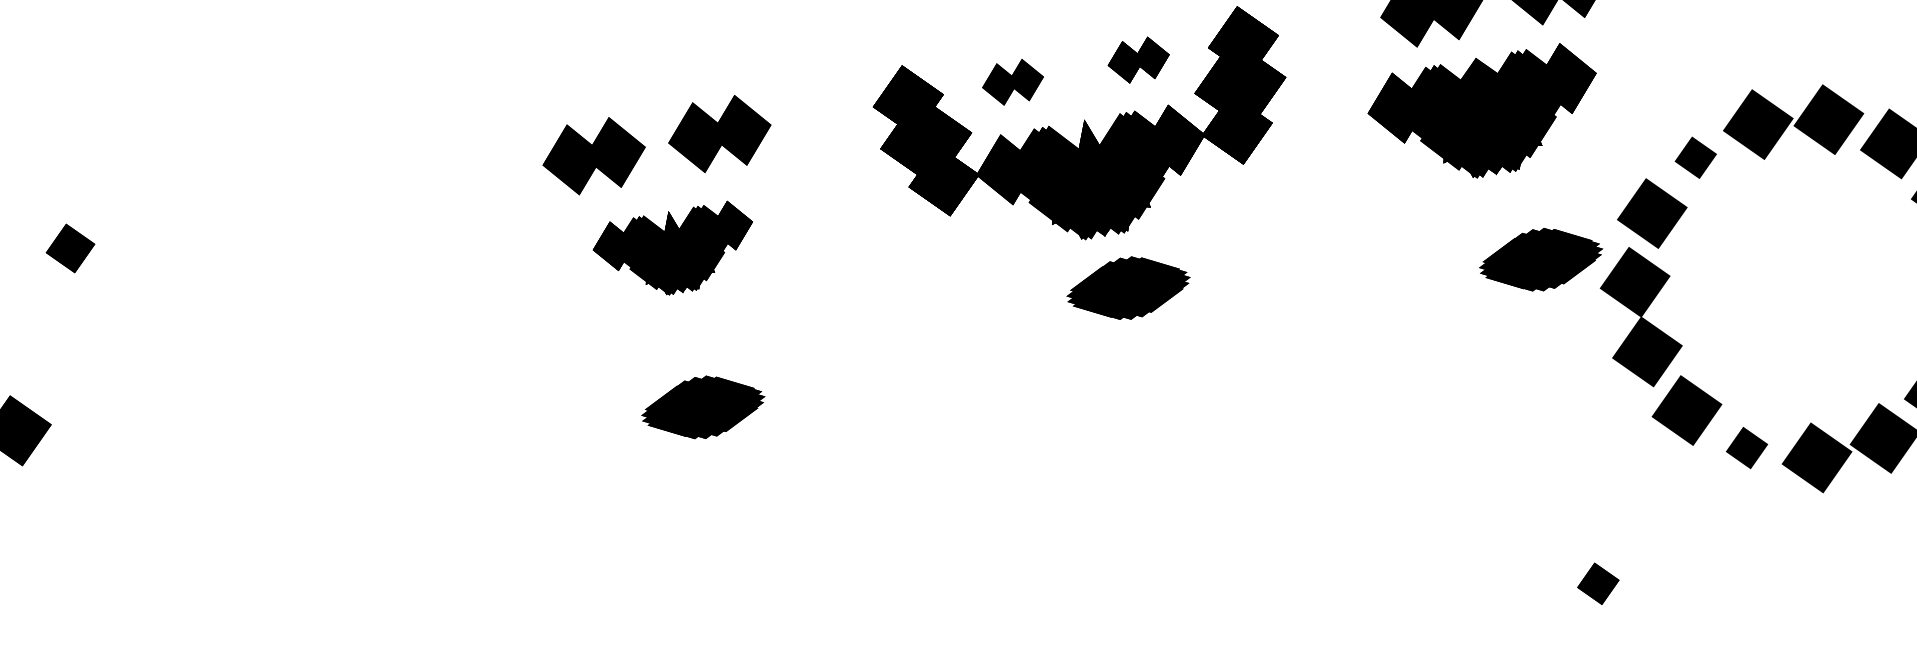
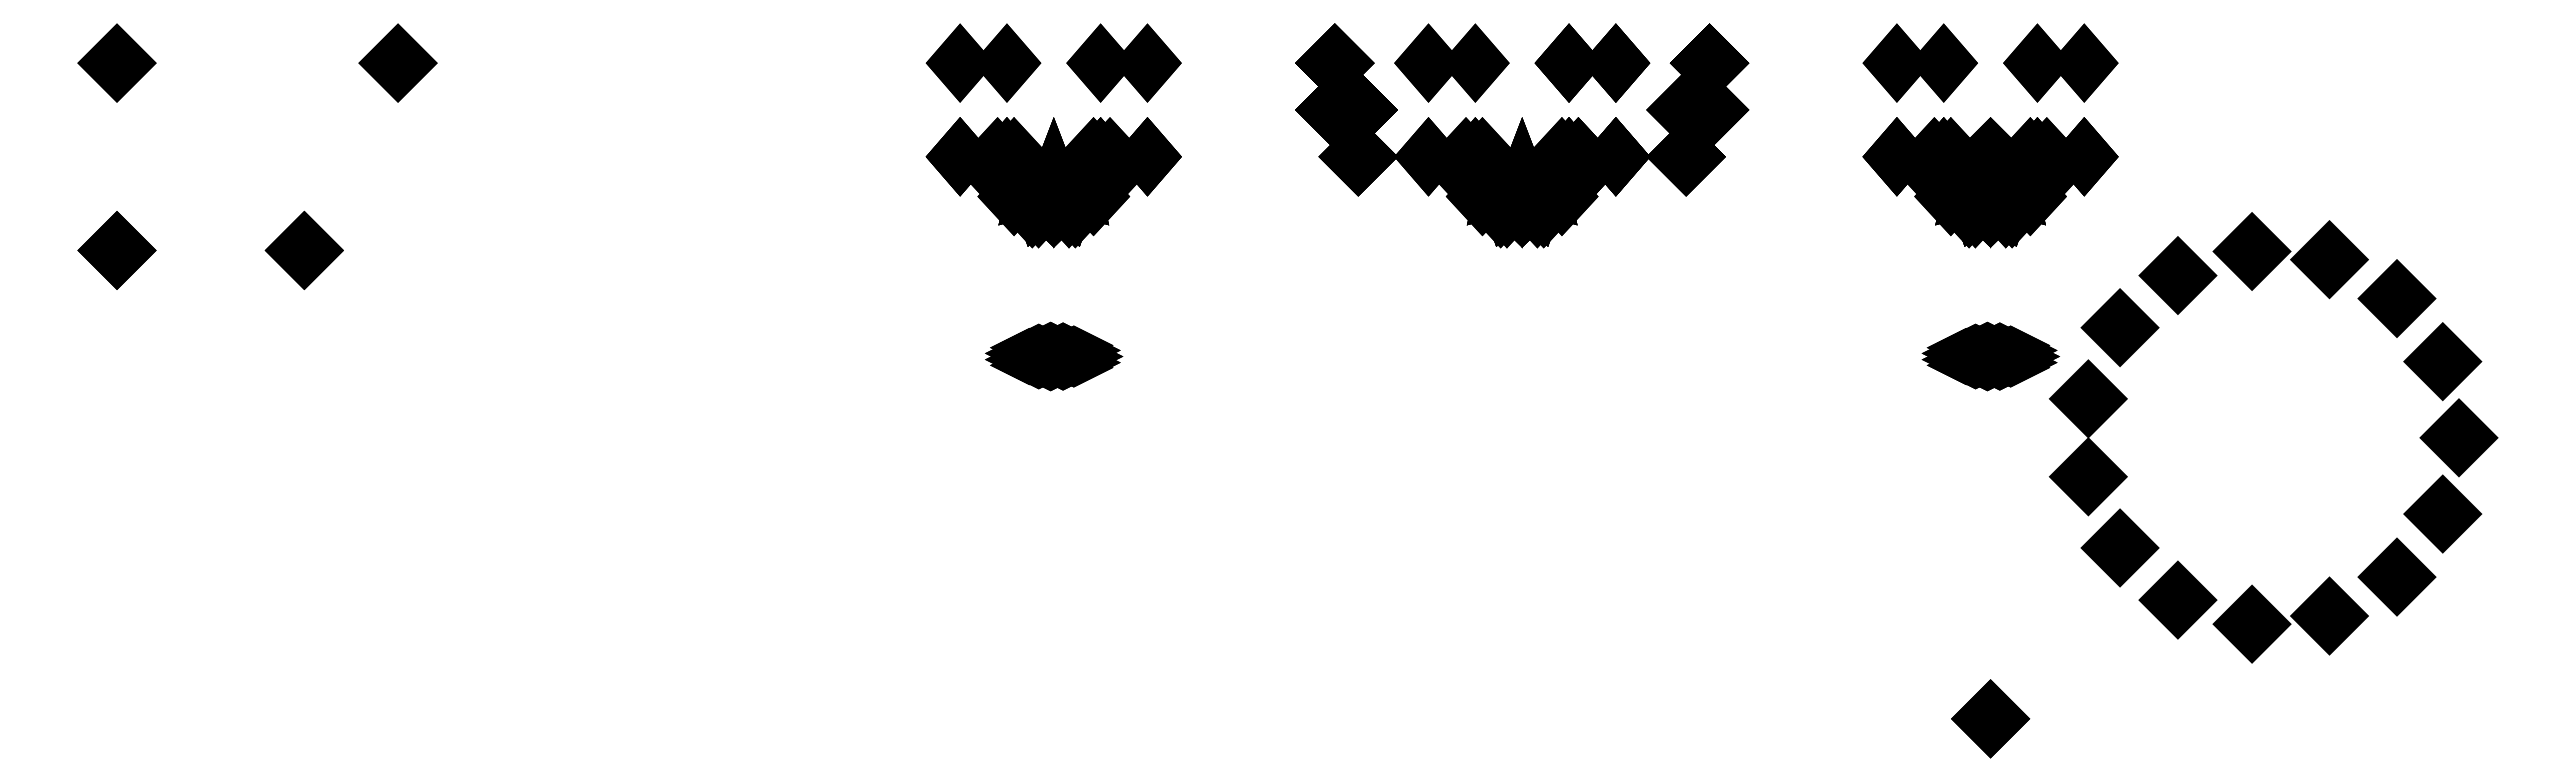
part: (1138, 59) -> (1592, 62), size x1.67
part: (1012, 81) -> (1451, 62), size x1.67
part: (1486, 116) -> (1990, 182), moved
part: (1695, 157) -> (2177, 275), size x1.67
part: (69, 248) -> (397, 62), size x1.43
part: (675, 251) -> (1053, 182), size x1.43
part: (1129, 288) -> (1538, 308), removed
part: (1746, 447) -> (2177, 599), size x1.67
part: (1598, 583) -> (1990, 718), size x1.67

